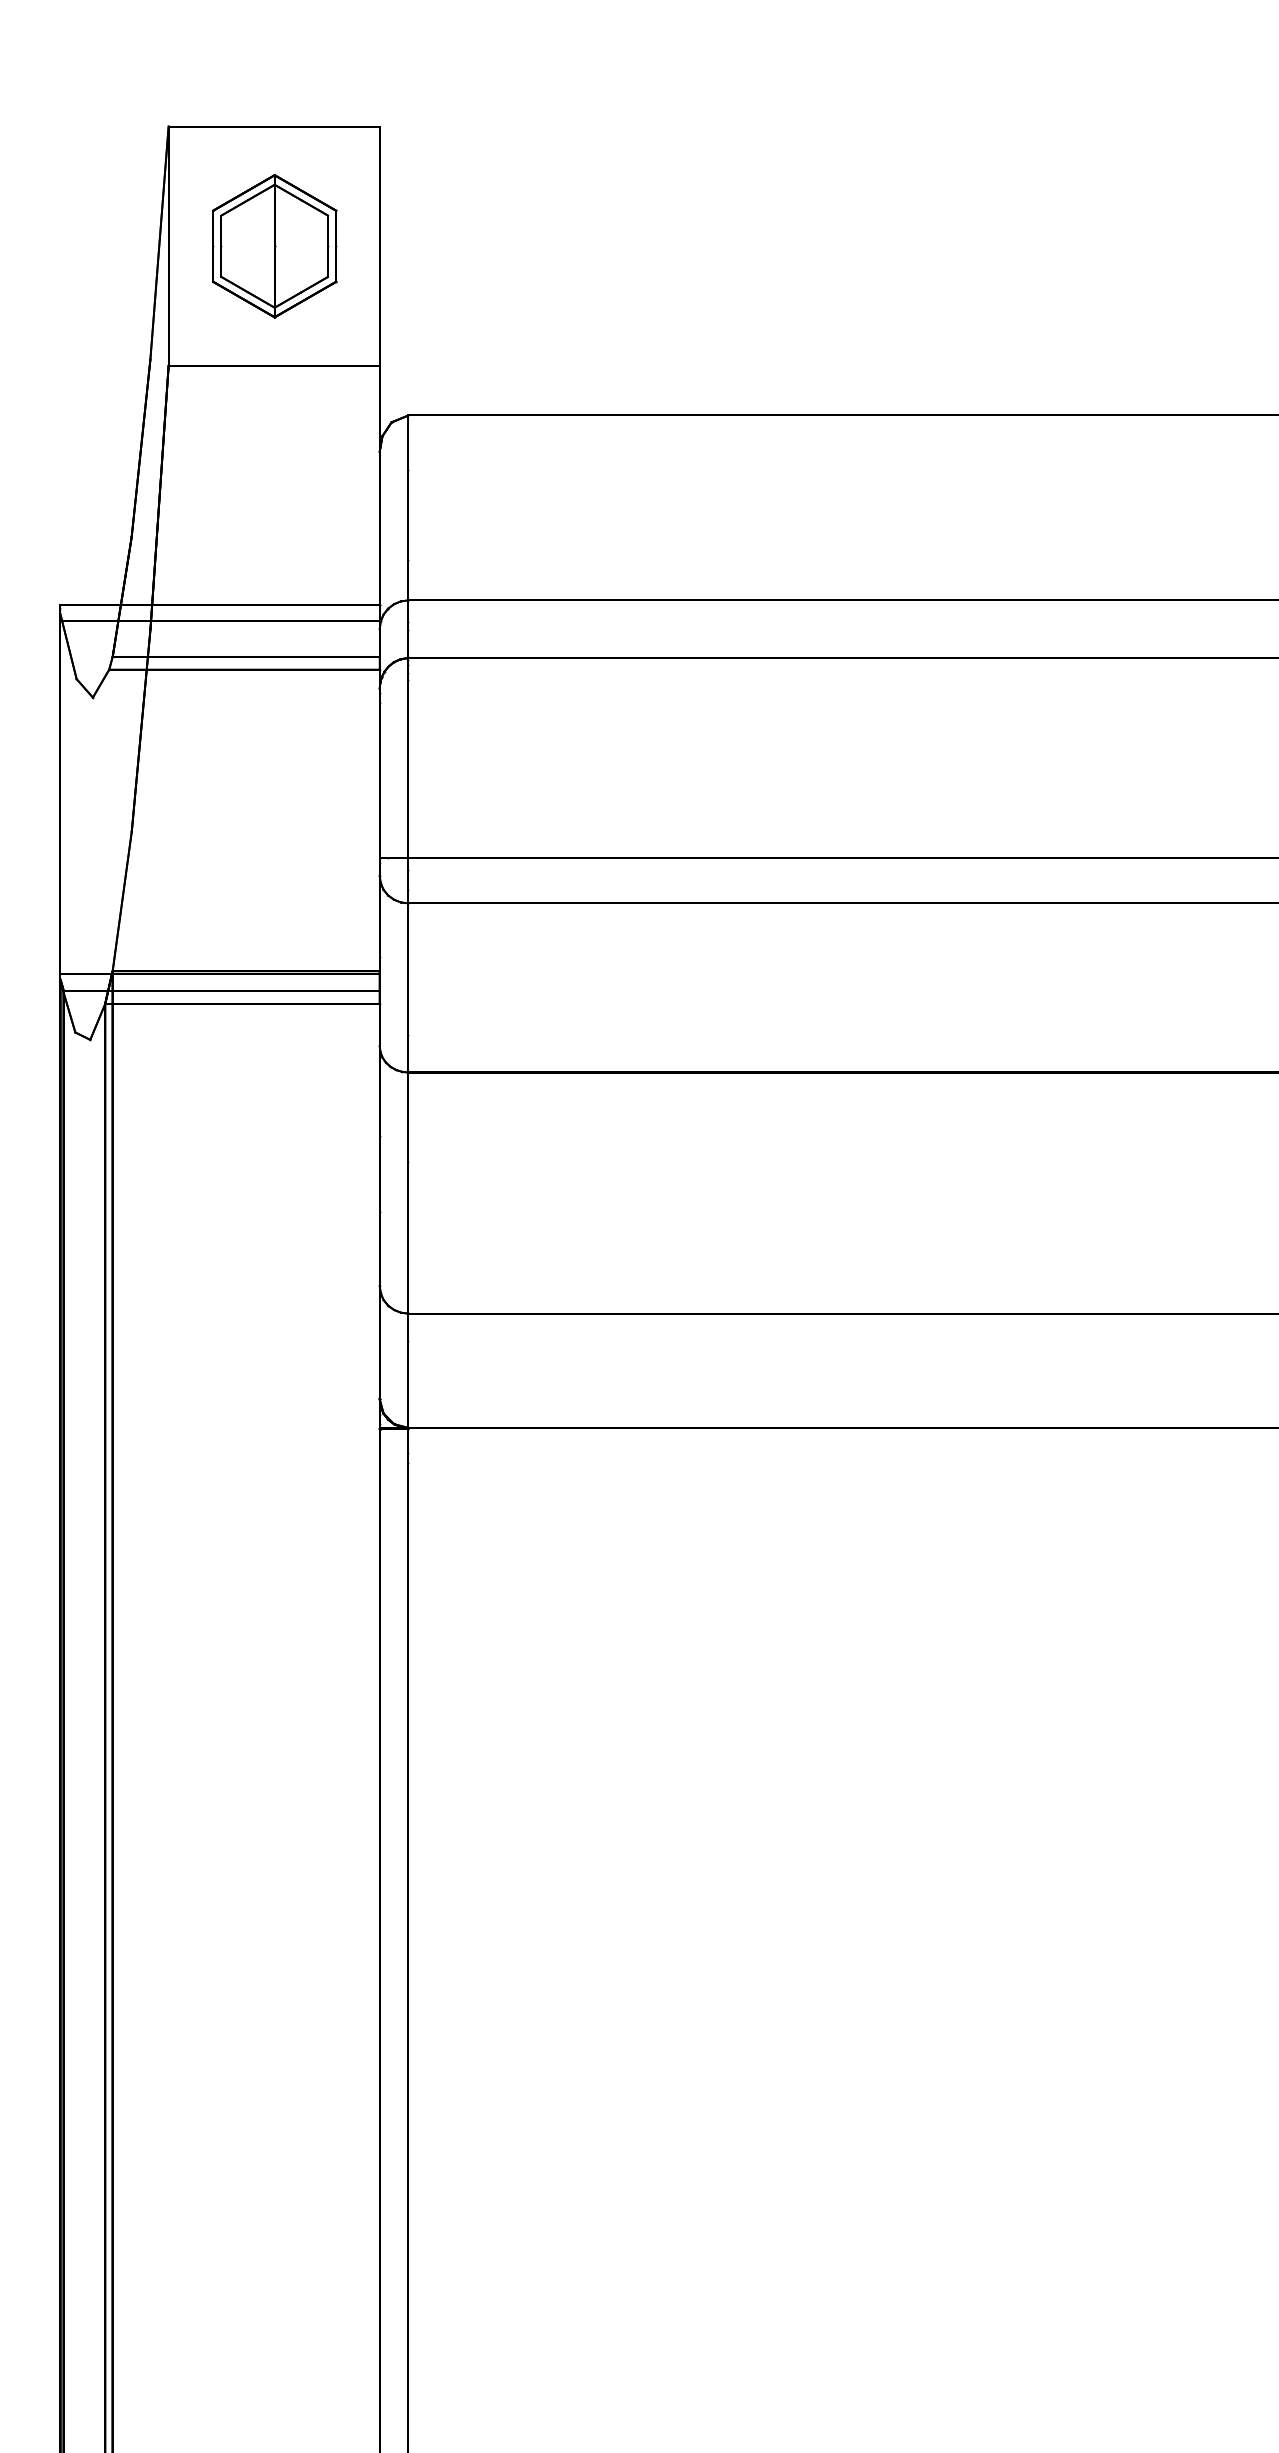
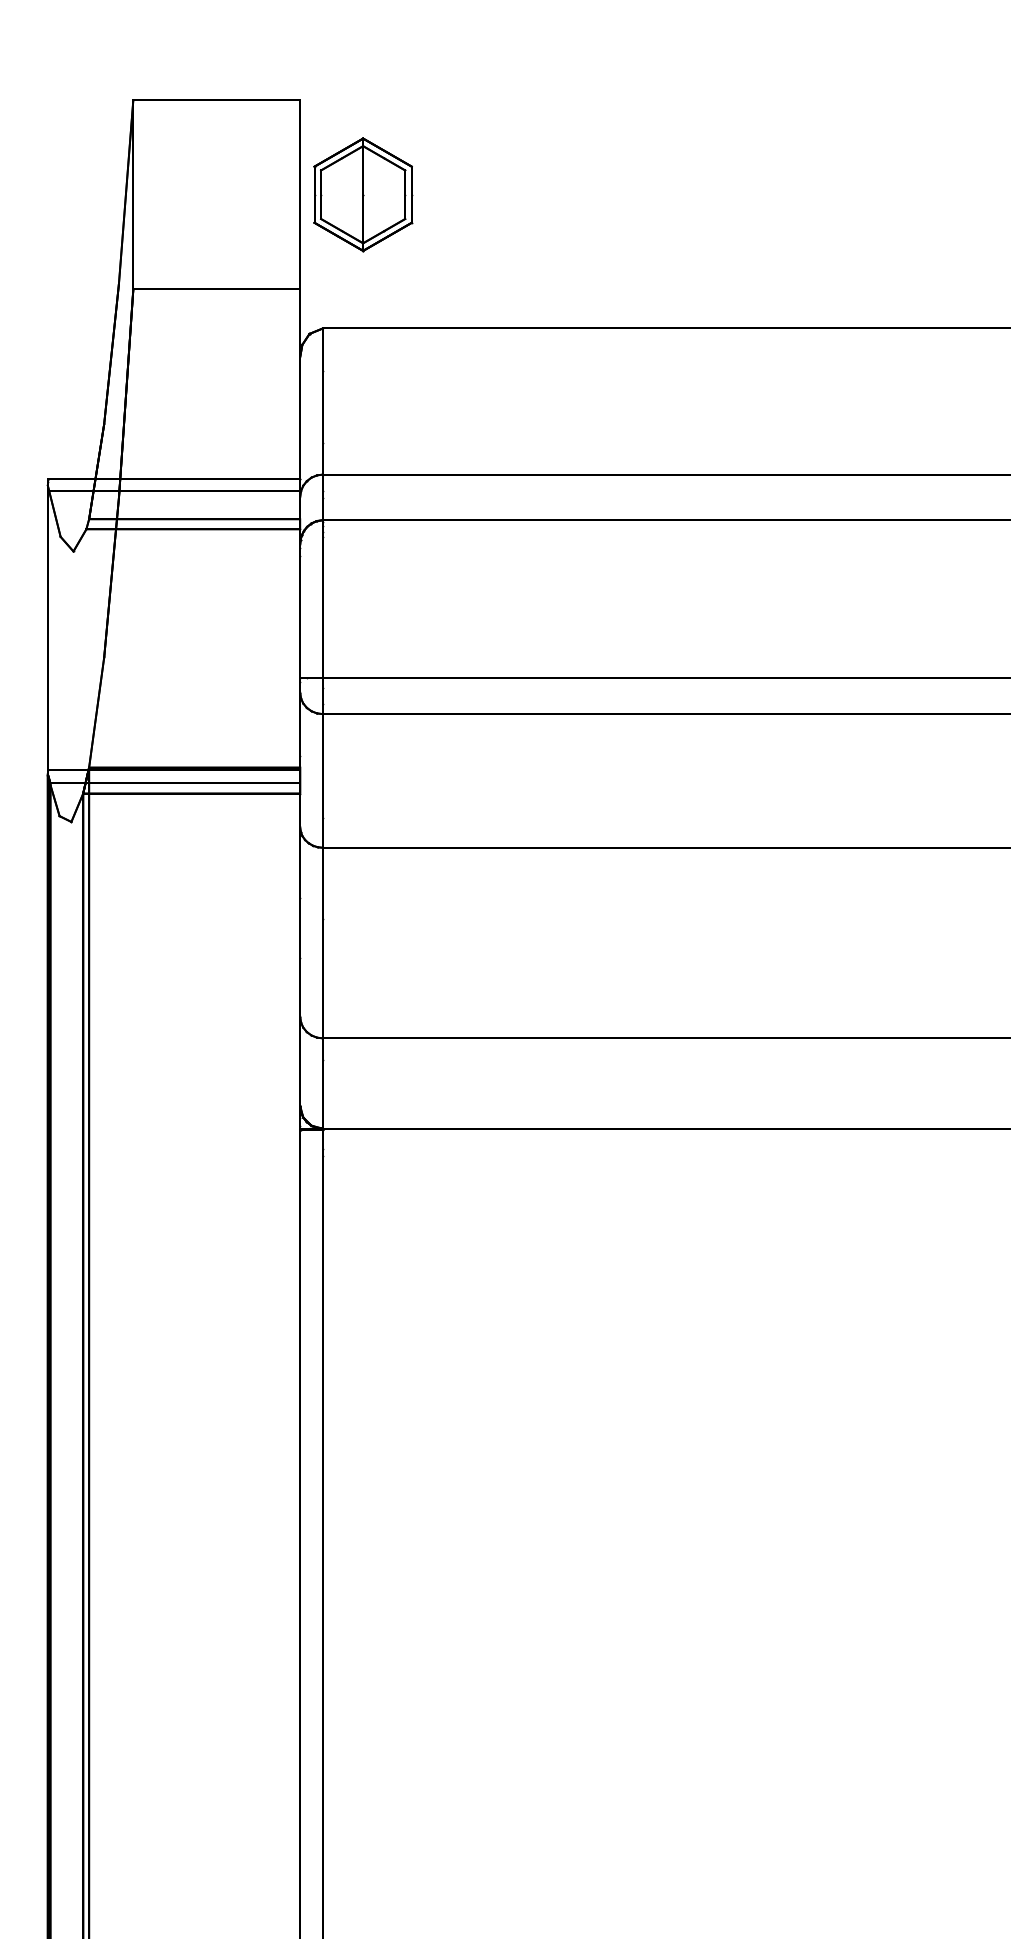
part: (275, 245) -> (363, 194), moved

